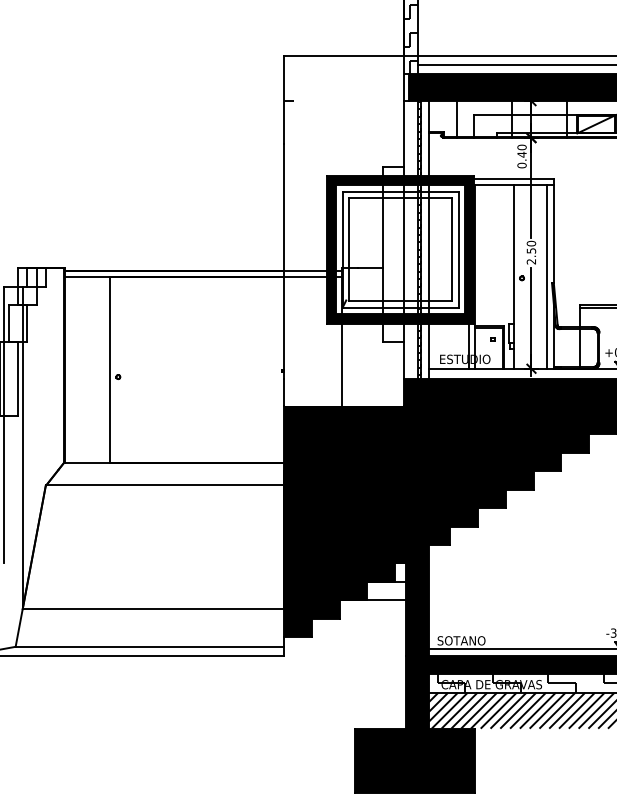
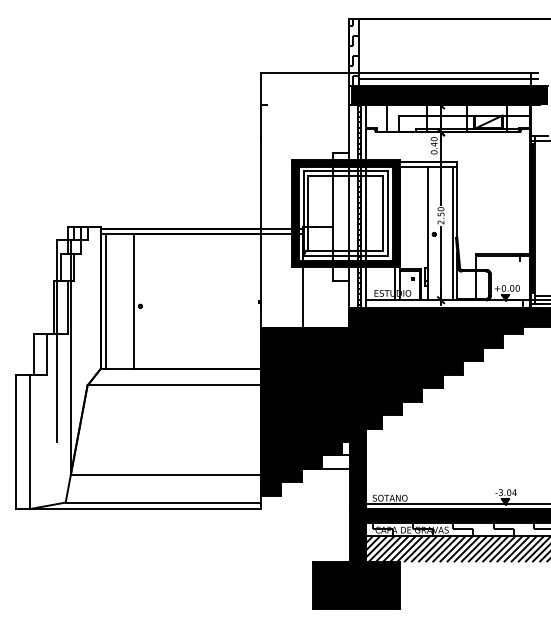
line: (71, 369) -> (106, 300), added

